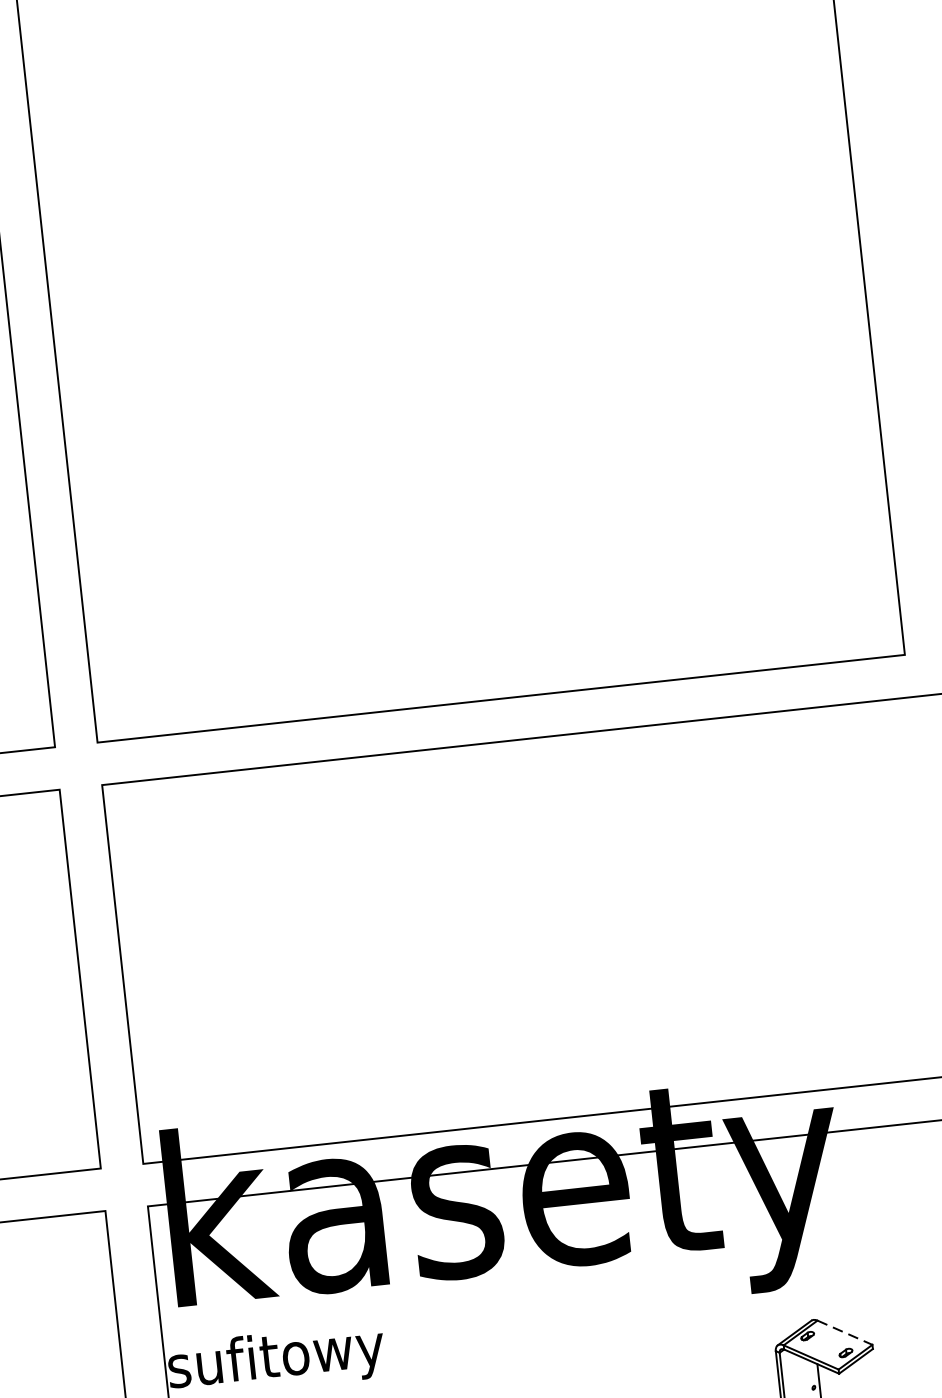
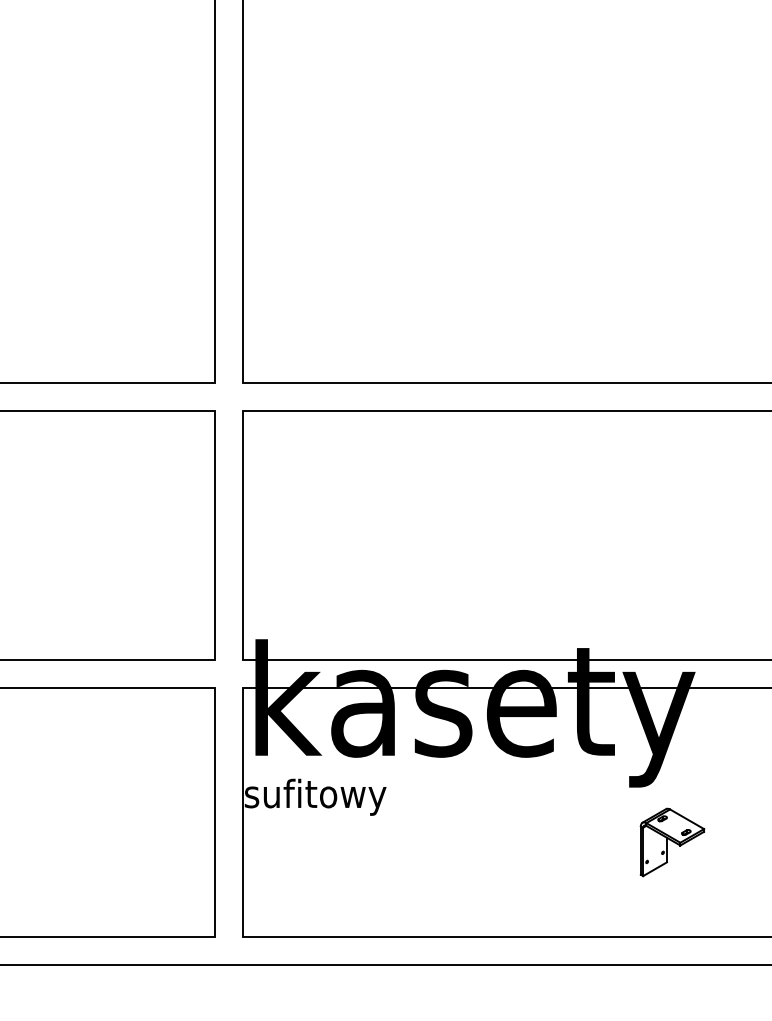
line: (845, 1333) -> (687, 819), dashed -> solid

